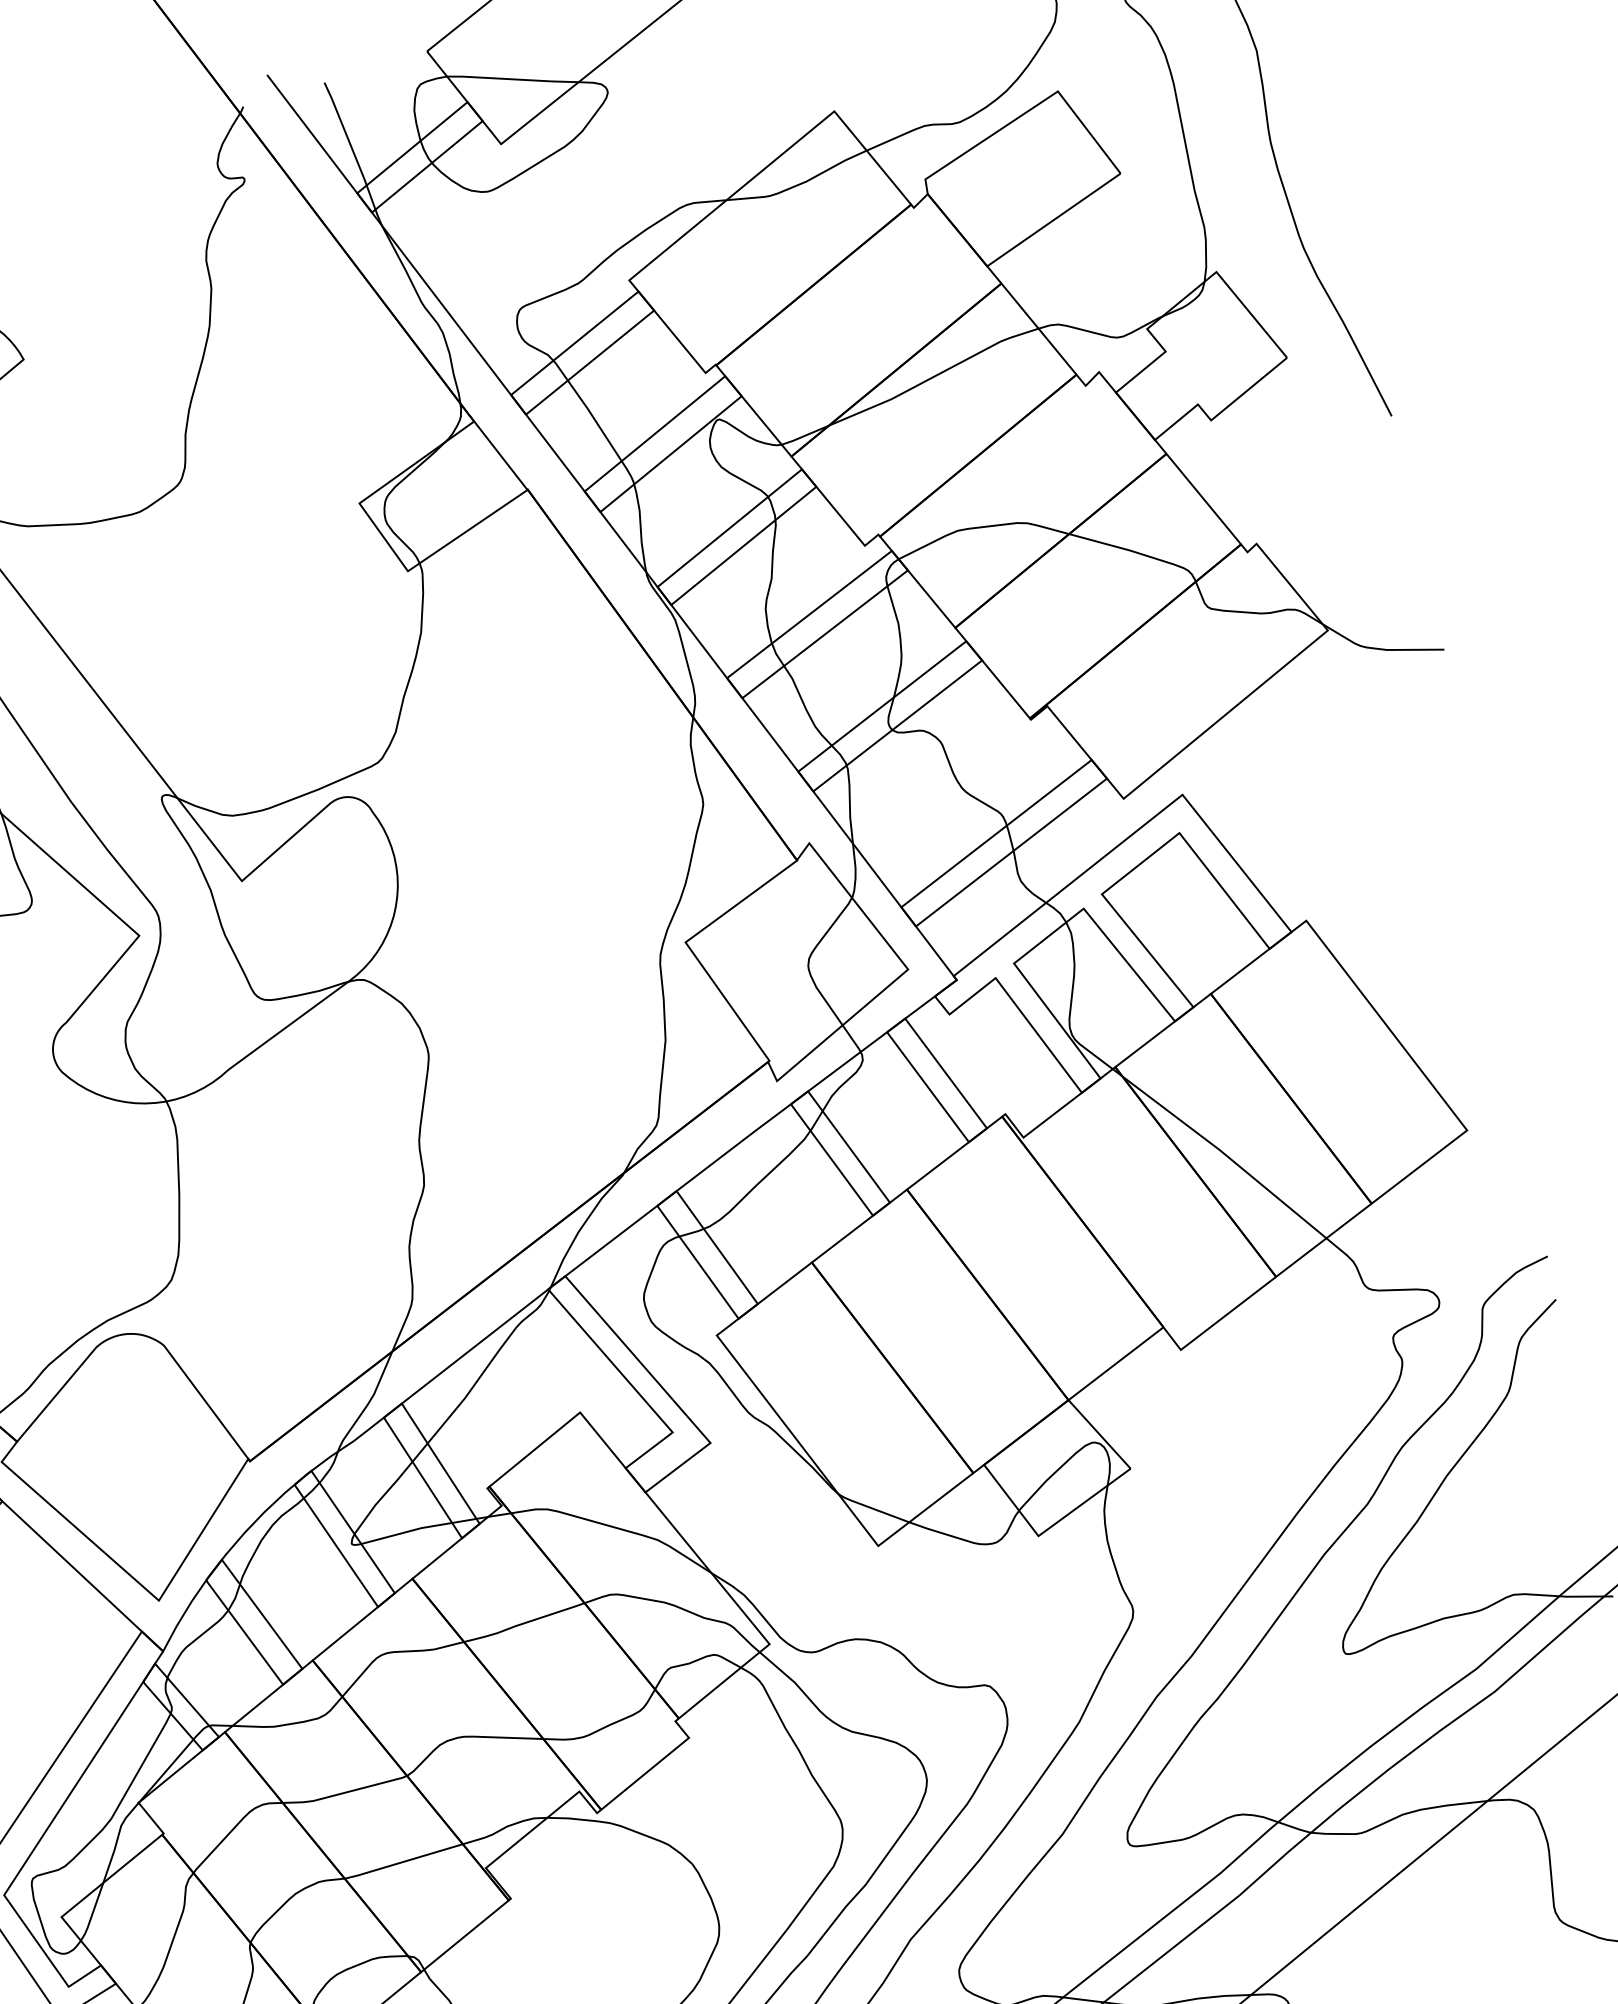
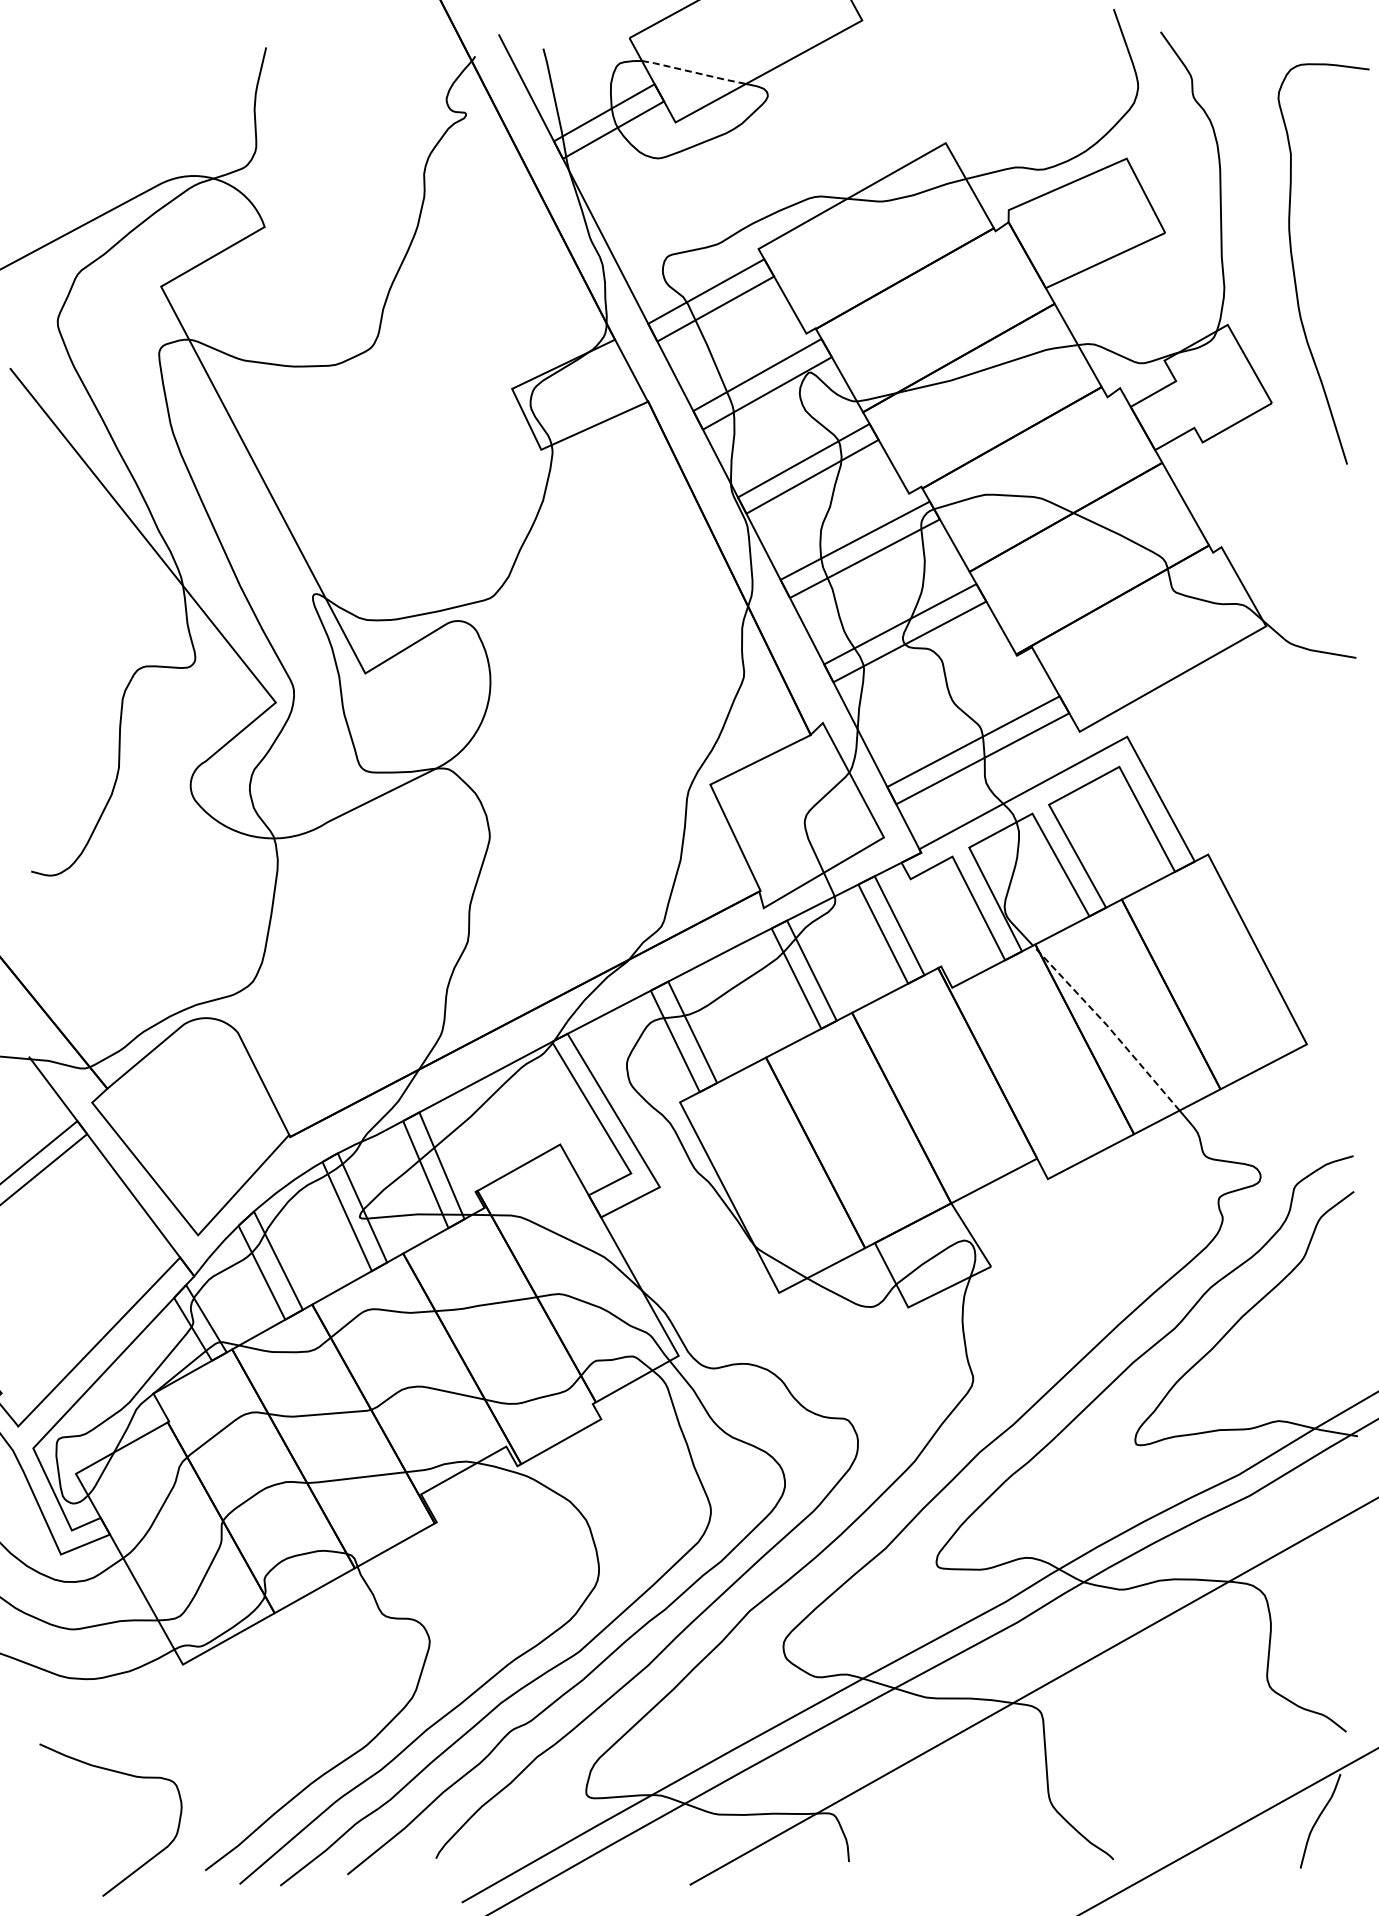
line: (512, 79) -> (693, 72), solid -> dashed
line: (1220, 1150) -> (1107, 1025), solid -> dashed

